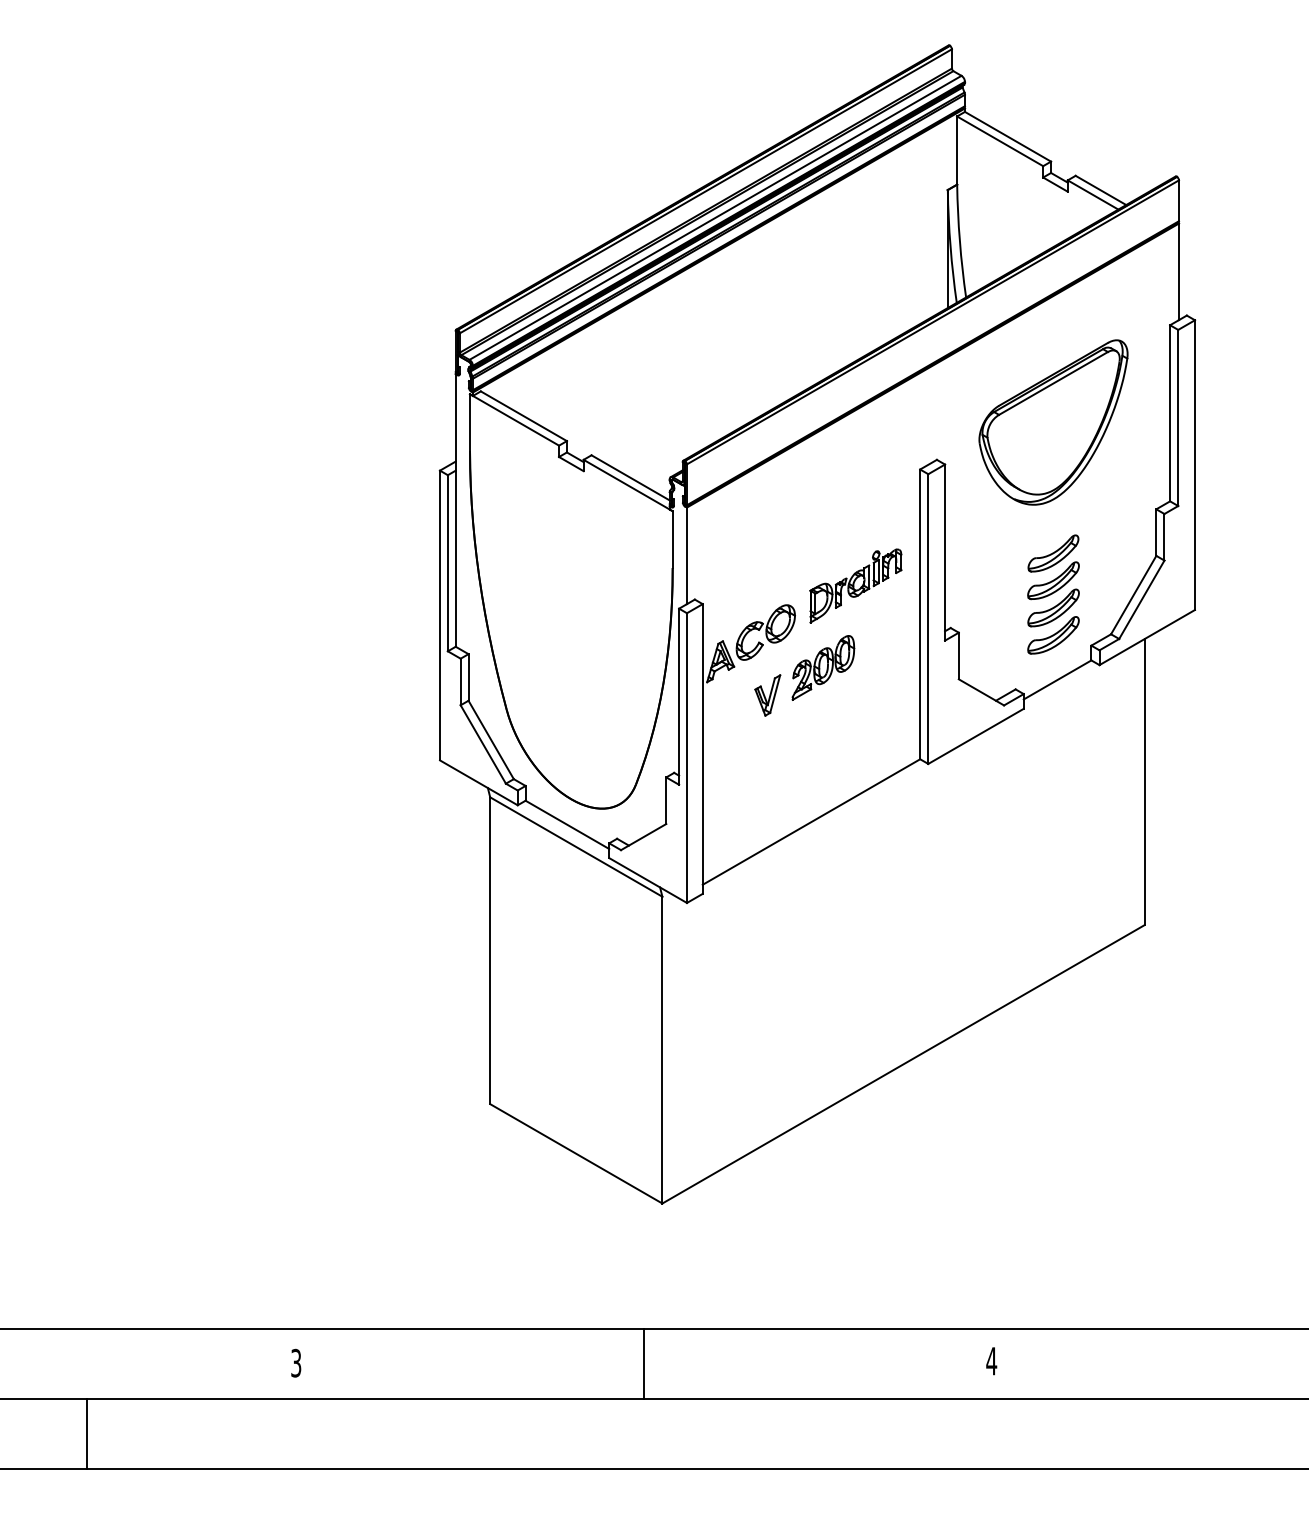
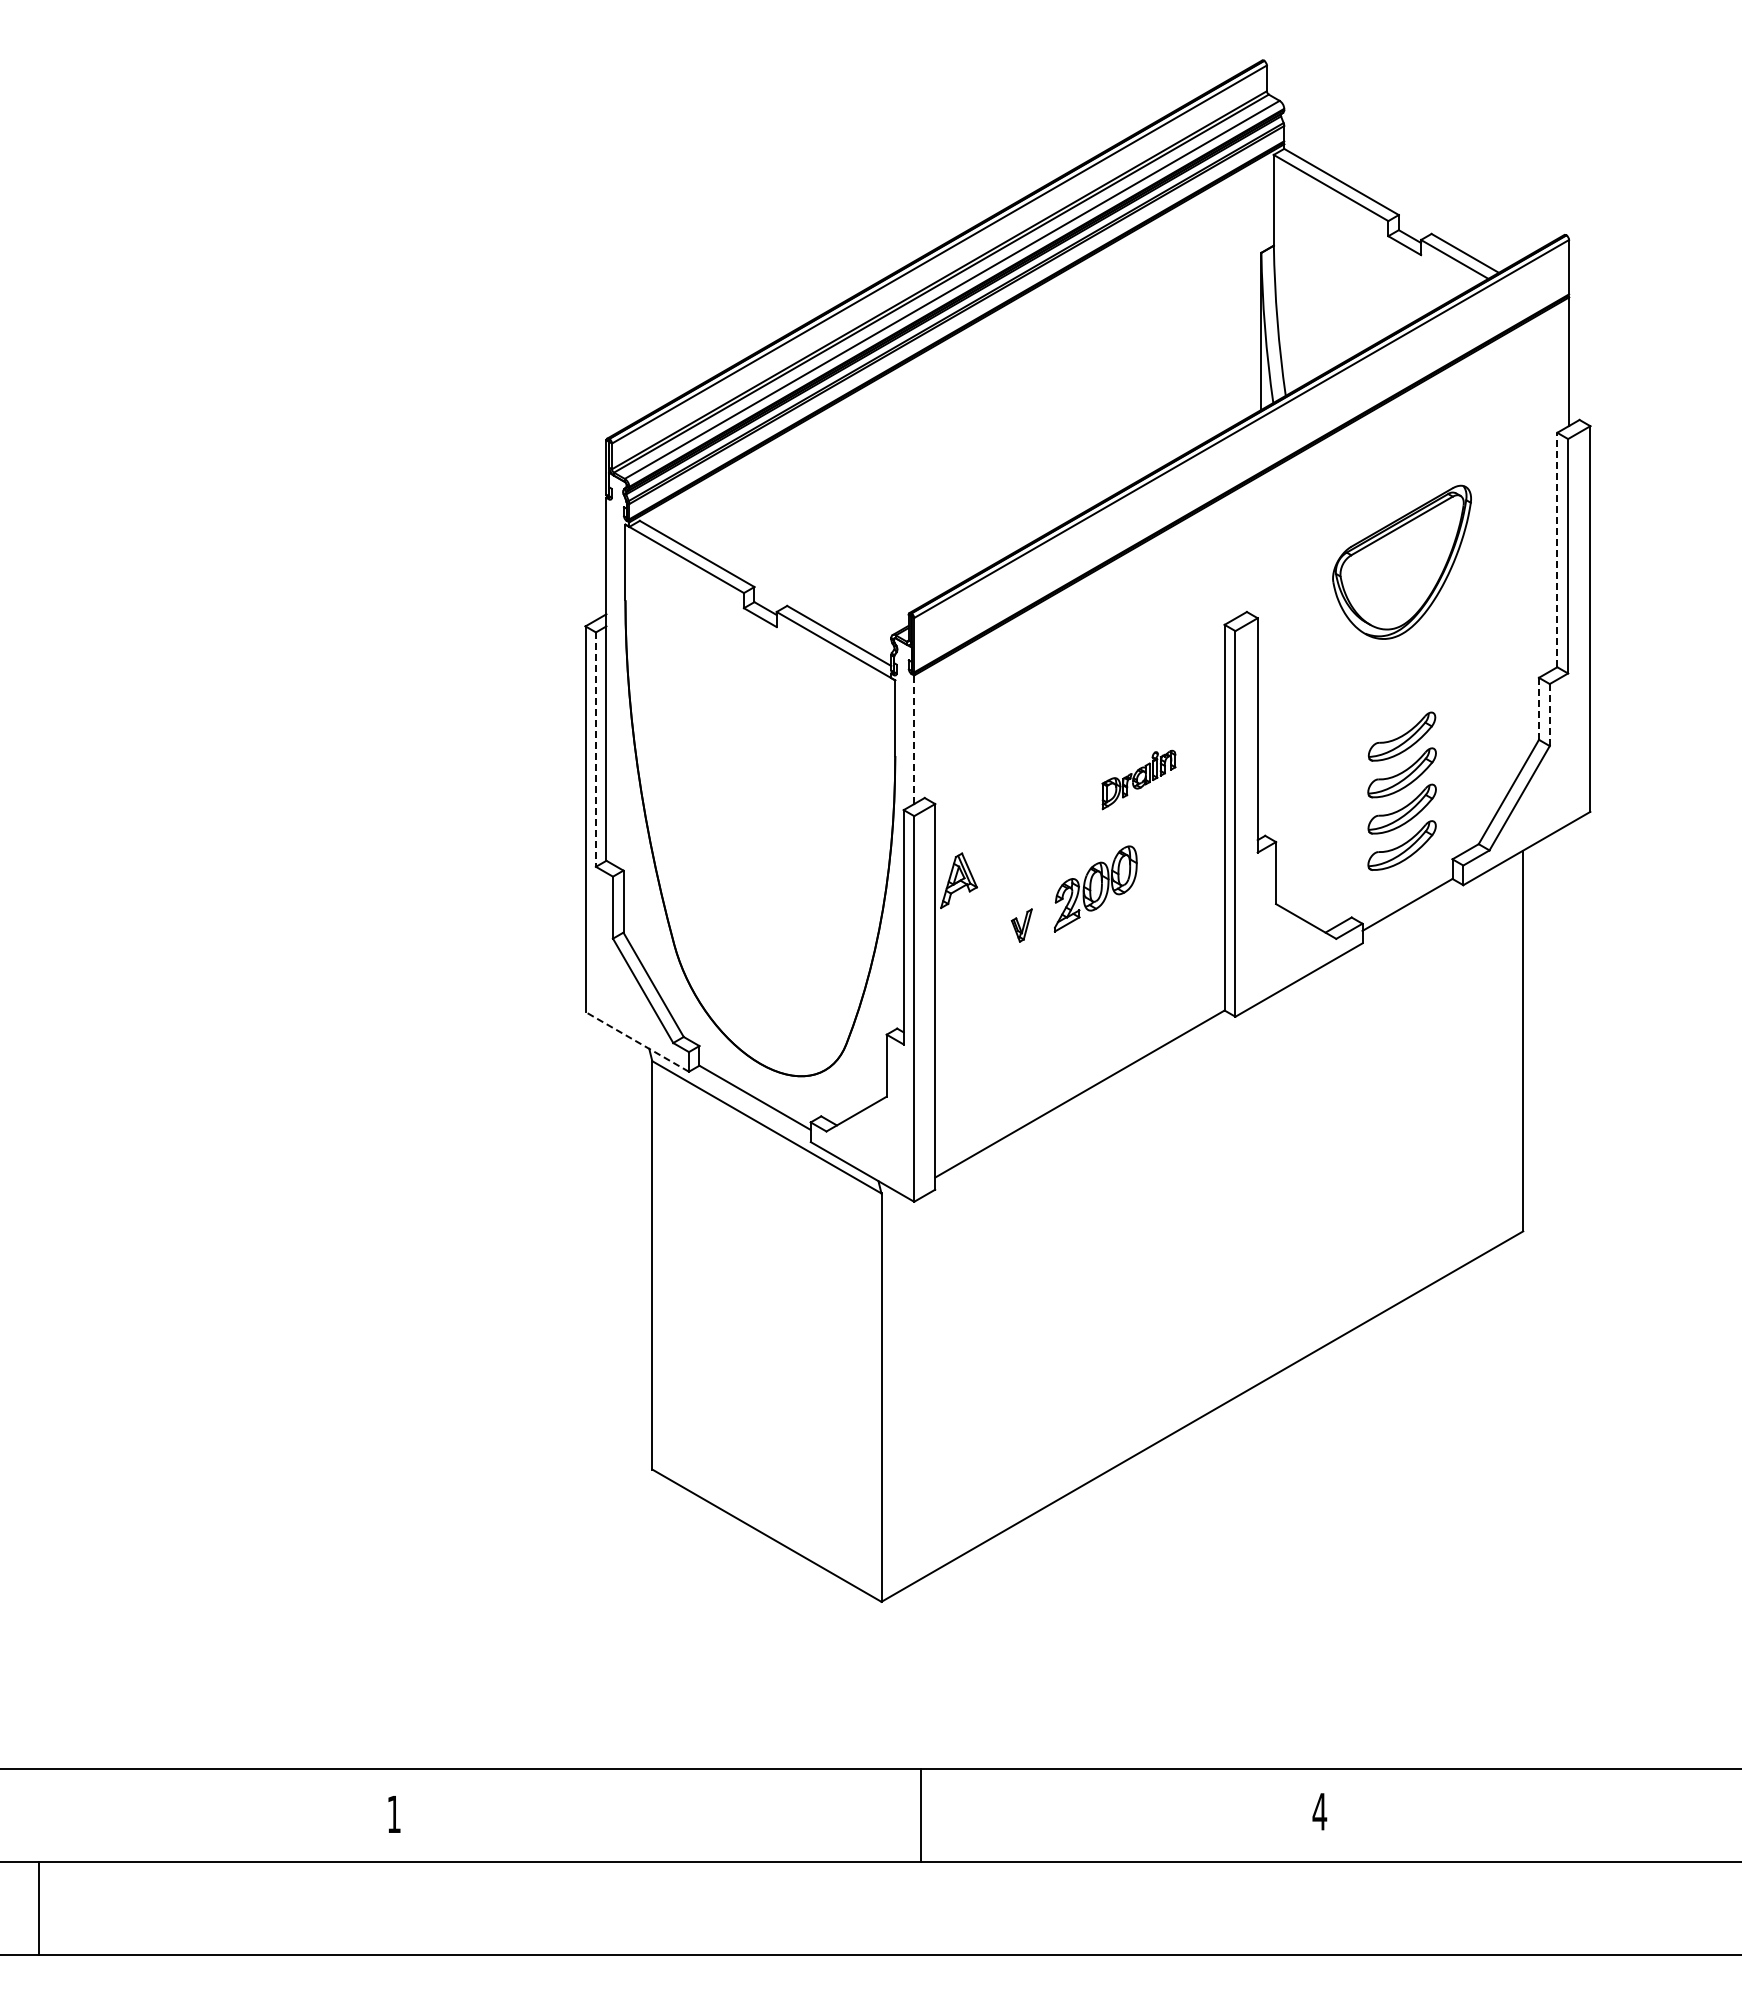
line: (1170, 412) -> (1557, 549), solid -> dashed
part: (1053, 422) -> (1401, 562), size x0.7
line: (1155, 532) -> (1538, 708), solid -> dashed
line: (1164, 536) -> (1549, 714), solid -> dashed
line: (687, 555) -> (914, 739), solid -> dashed
line: (447, 563) -> (595, 750), solid -> dashed
part: (855, 585) -> (1138, 779), size x0.6
part: (765, 632) -> (1018, 841), removed
part: (767, 695) -> (1021, 925), size x0.6
line: (479, 782) -> (637, 1041), solid -> dashed
text: (295, 1363) -> (393, 1814), 3 -> 1
line: (643, 1364) -> (921, 1815), moved
line: (86, 1433) -> (38, 1907), moved

